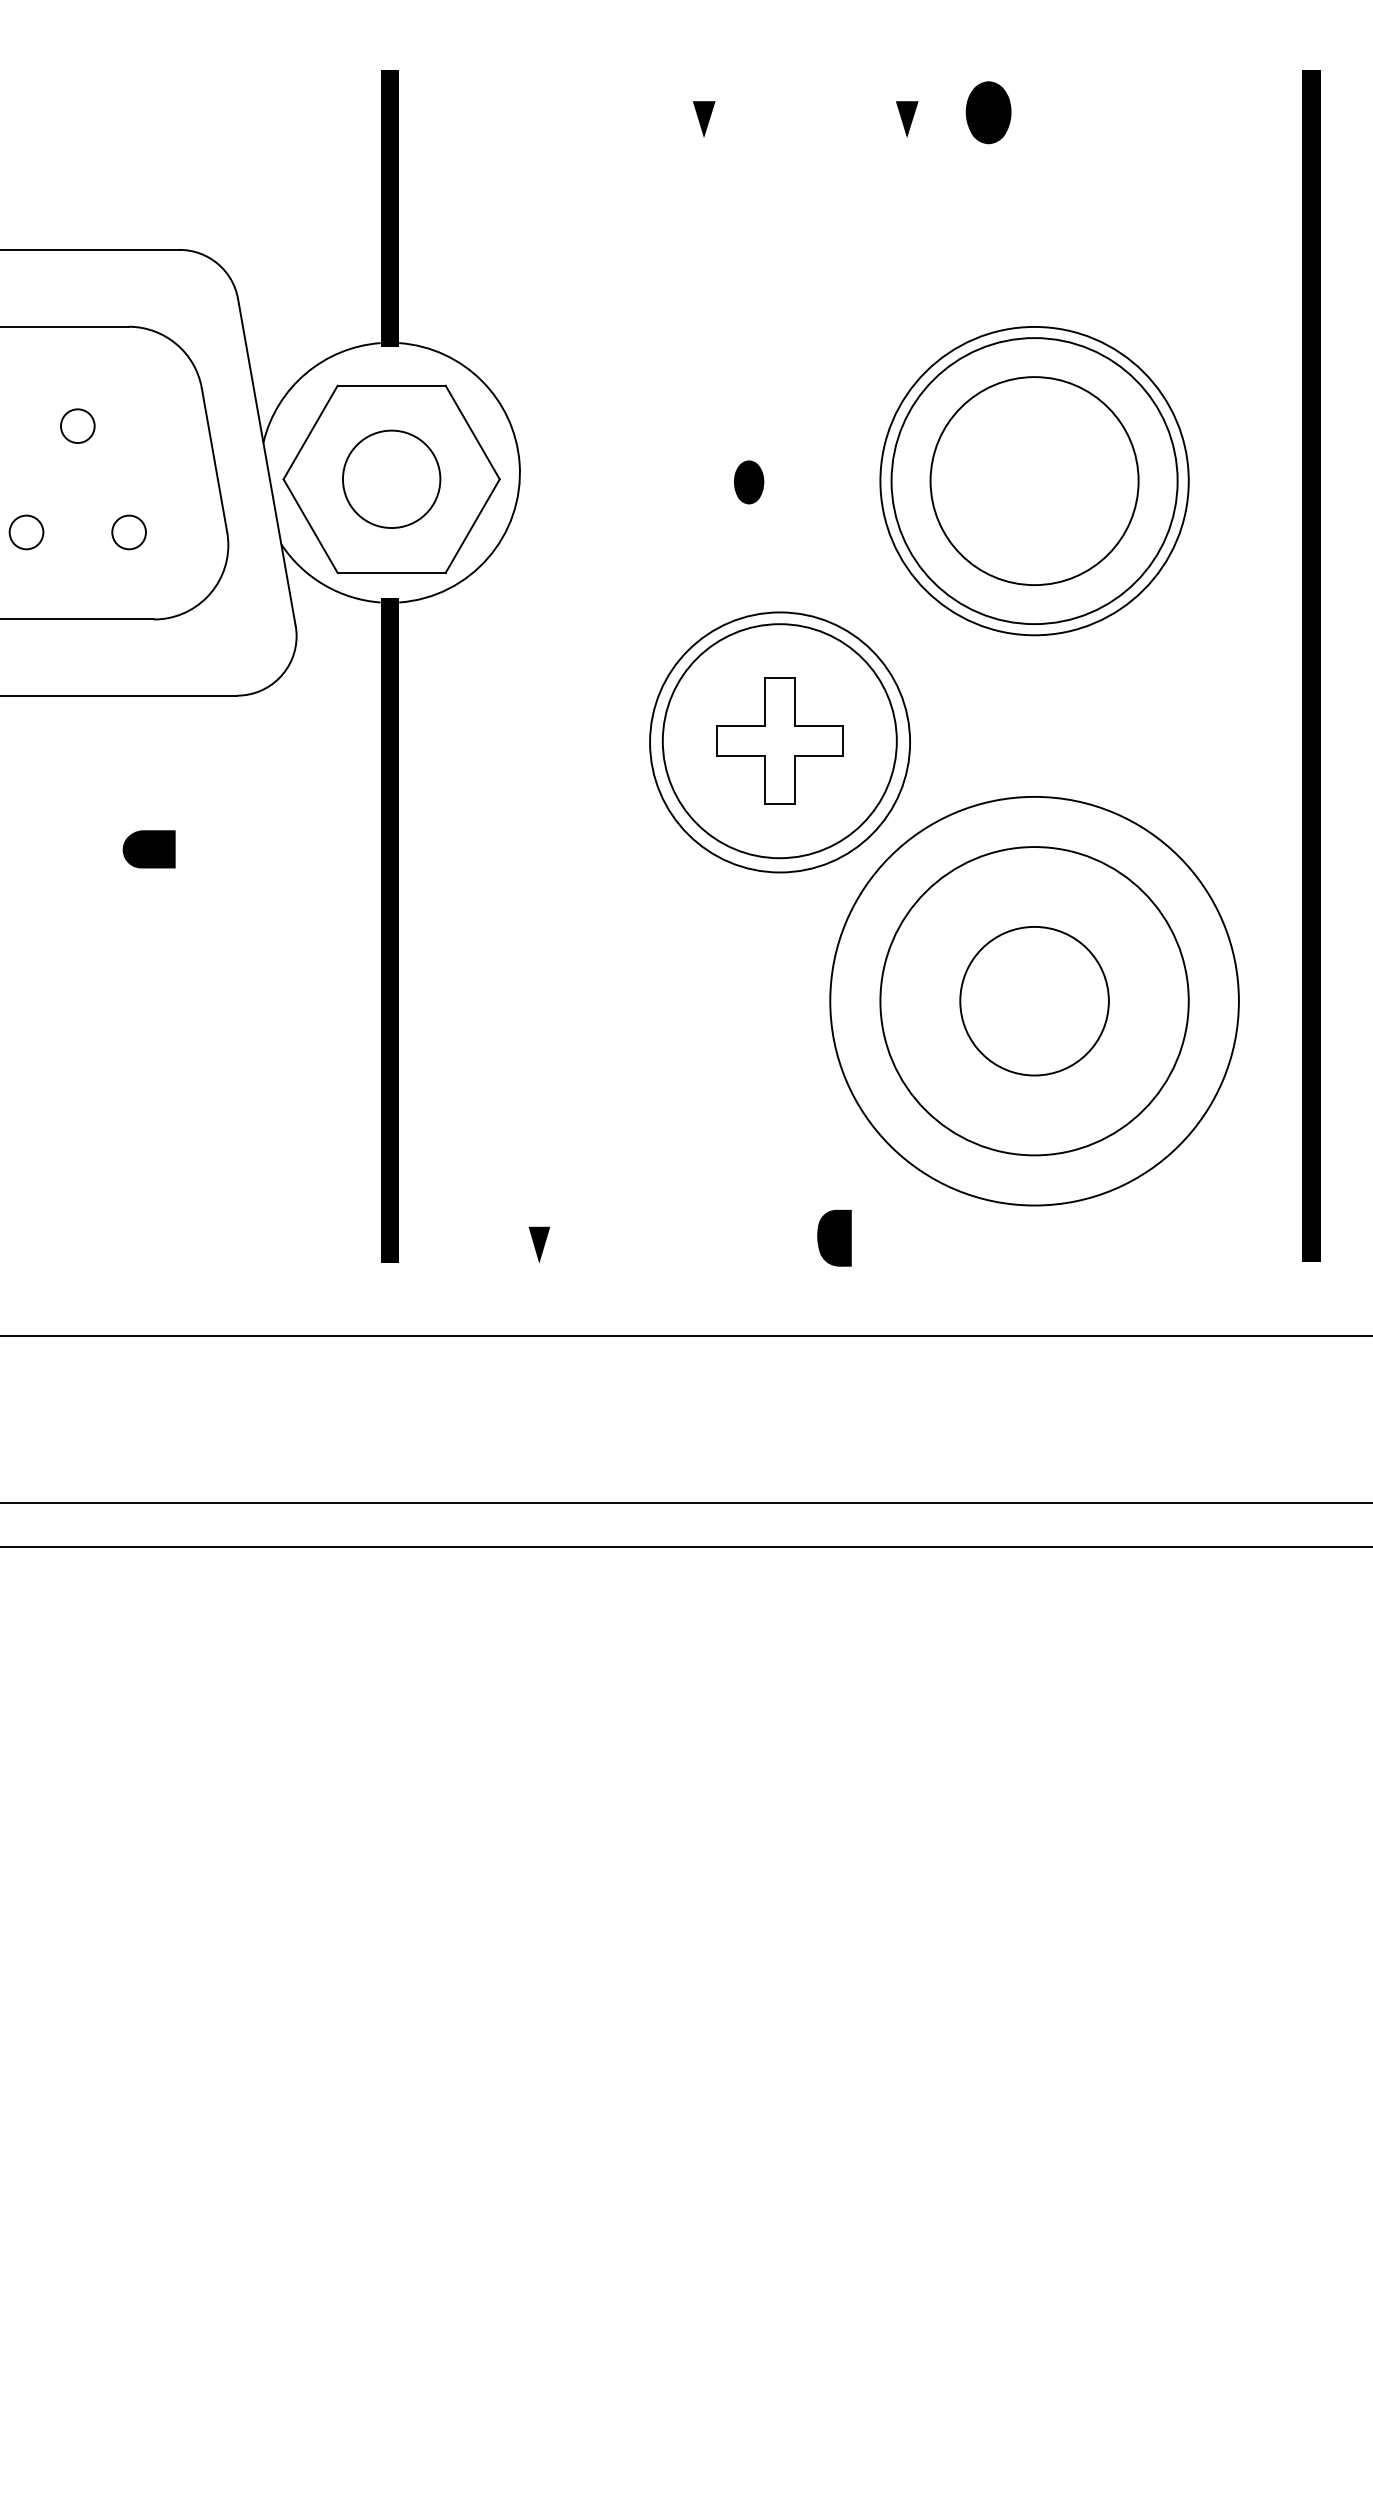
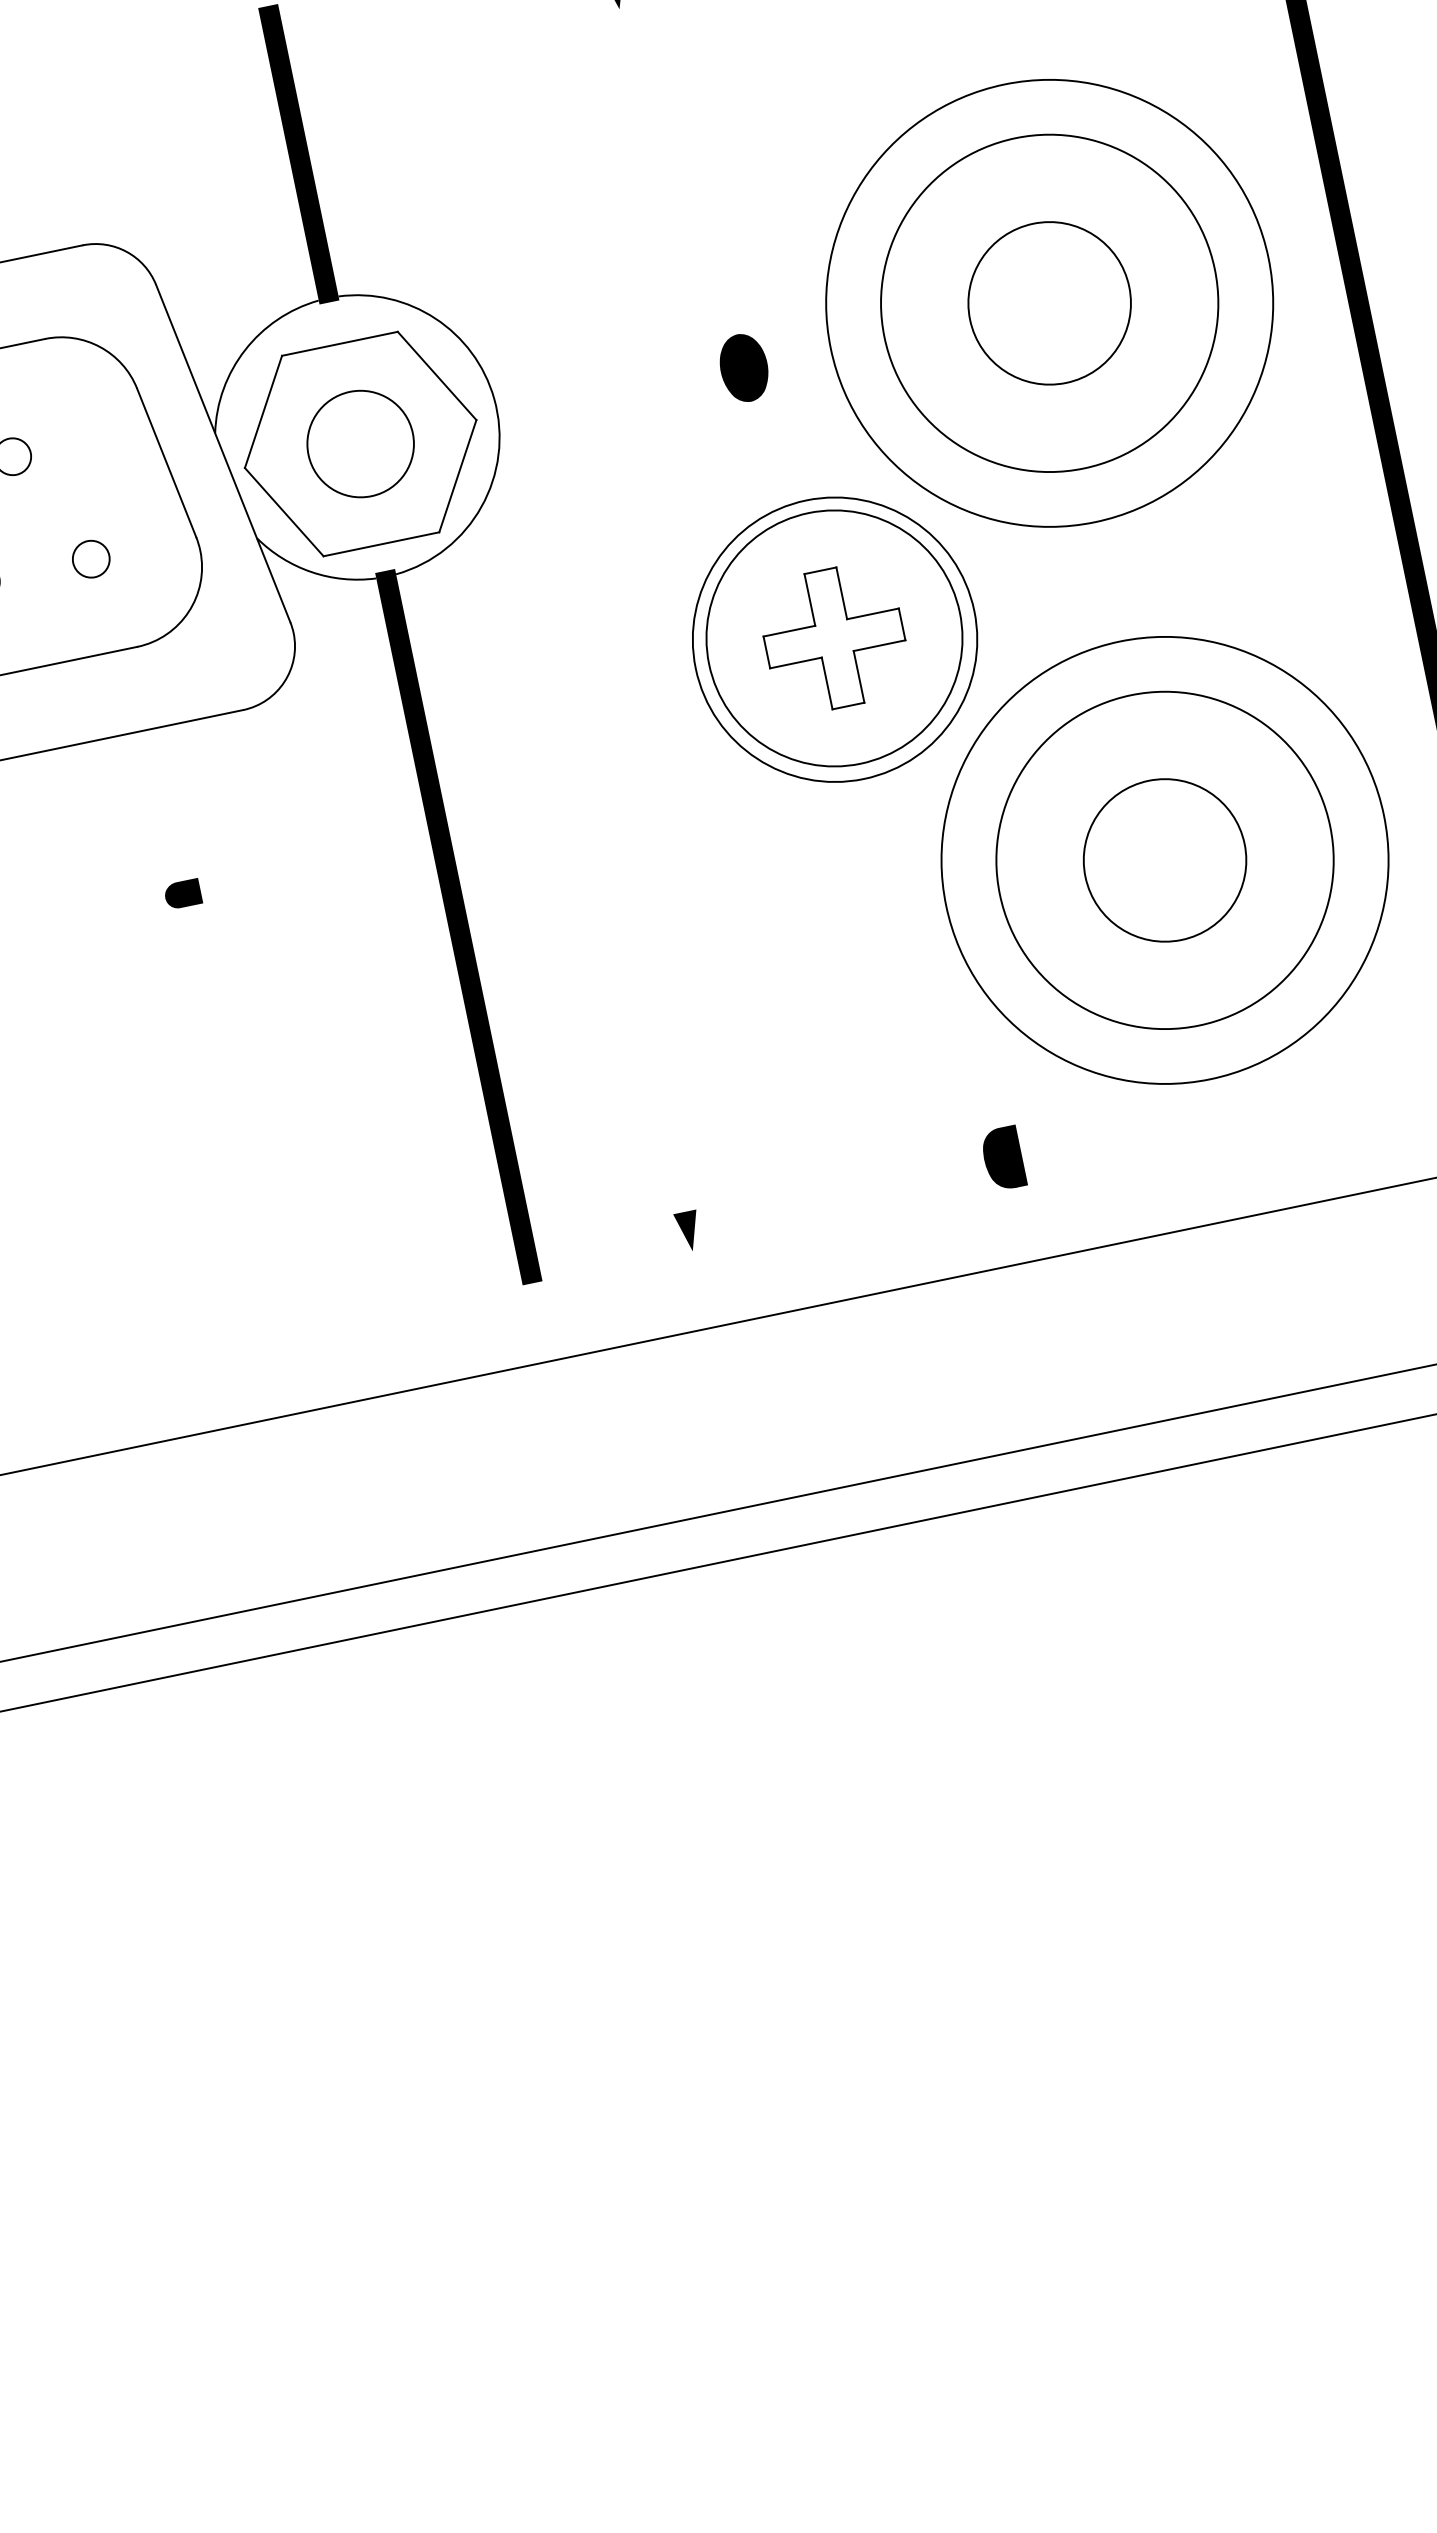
circle: (1034, 480) -> (1049, 302), size x0.71
circle: (1034, 480) -> (1049, 302), size x1.43
part: (748, 482) -> (743, 368), size x1.43
part: (148, 849) -> (182, 894), size x0.62

